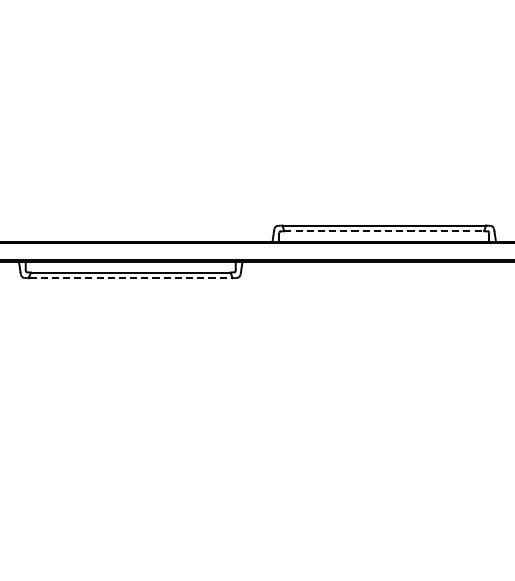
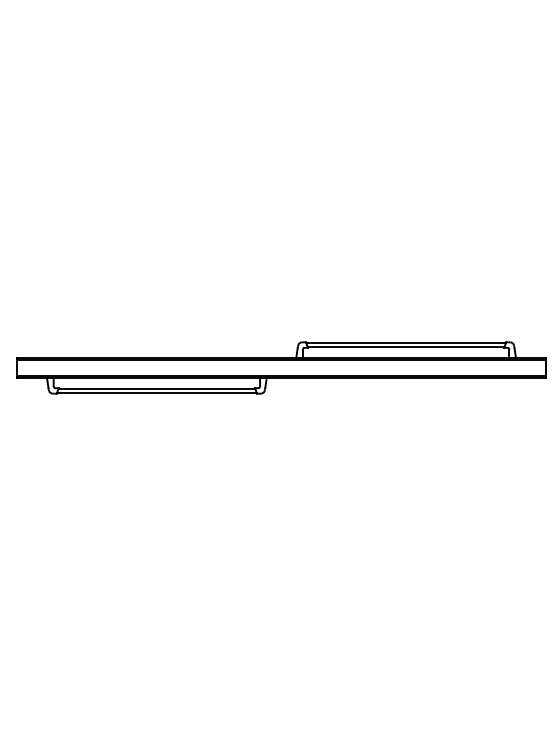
line: (384, 231) -> (406, 347), dashed -> solid
line: (130, 277) -> (156, 393), dashed -> solid

